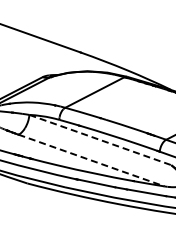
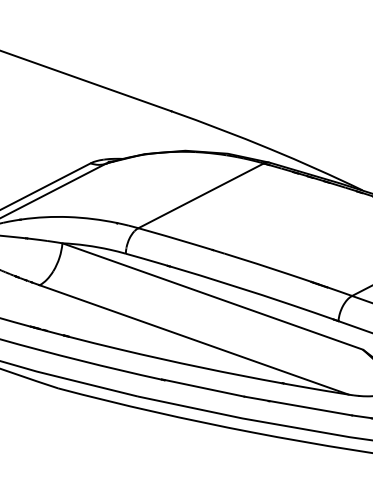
line: (100, 140) -> (212, 297), dashed -> solid
line: (91, 160) -> (193, 339), dashed -> solid

